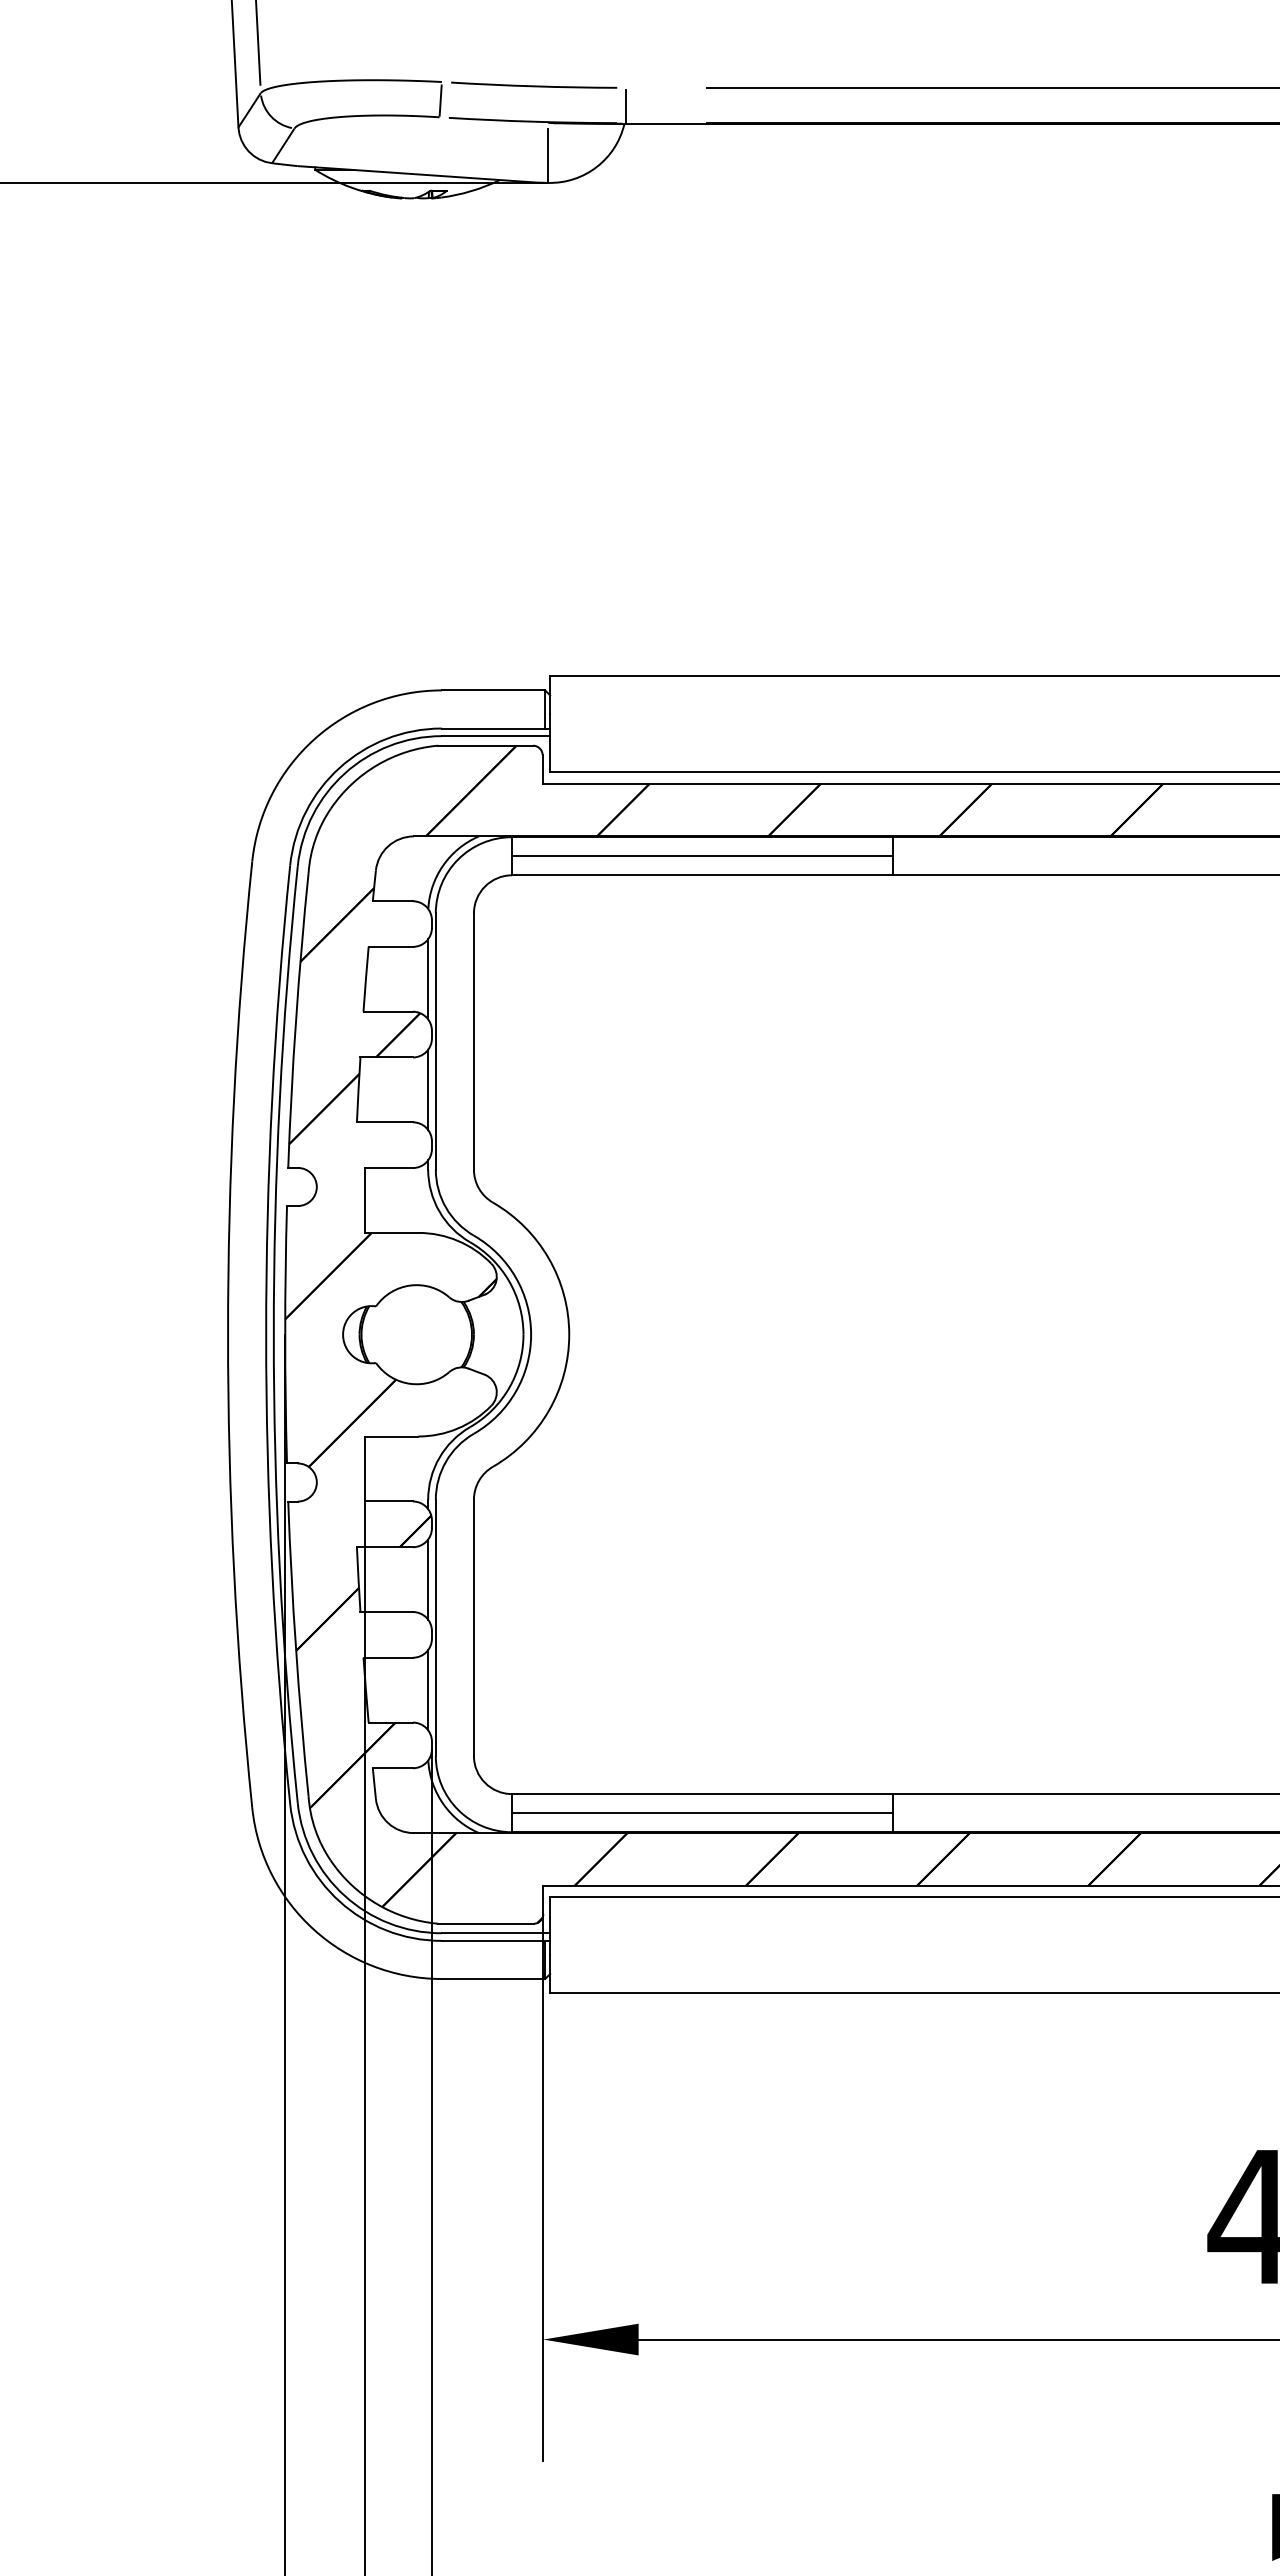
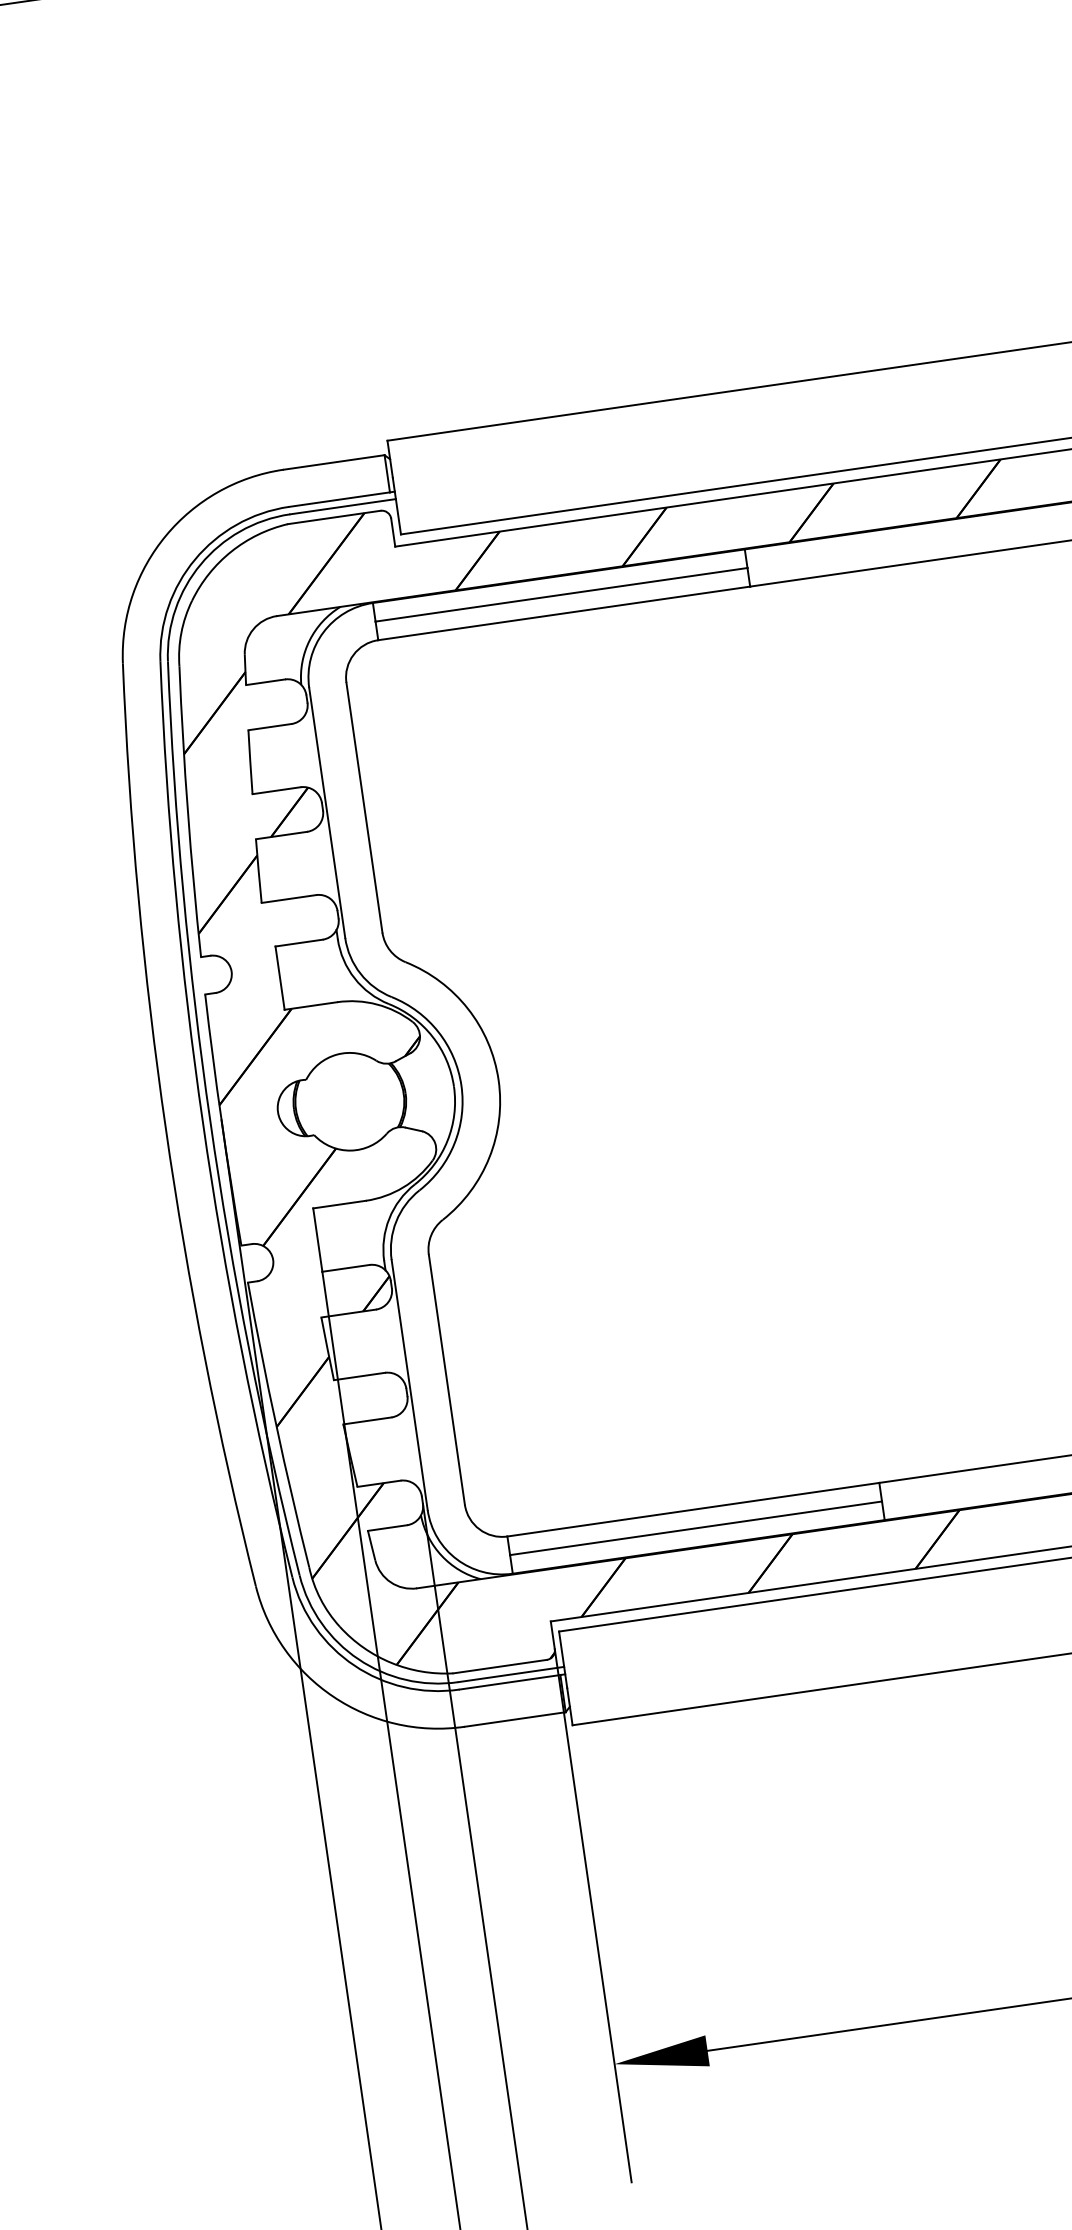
line: (428, 979) -> (311, 753), removed
line: (428, 1089) -> (326, 860), removed
line: (428, 1579) -> (395, 1338), removed
line: (428, 1690) -> (411, 1447), removed

